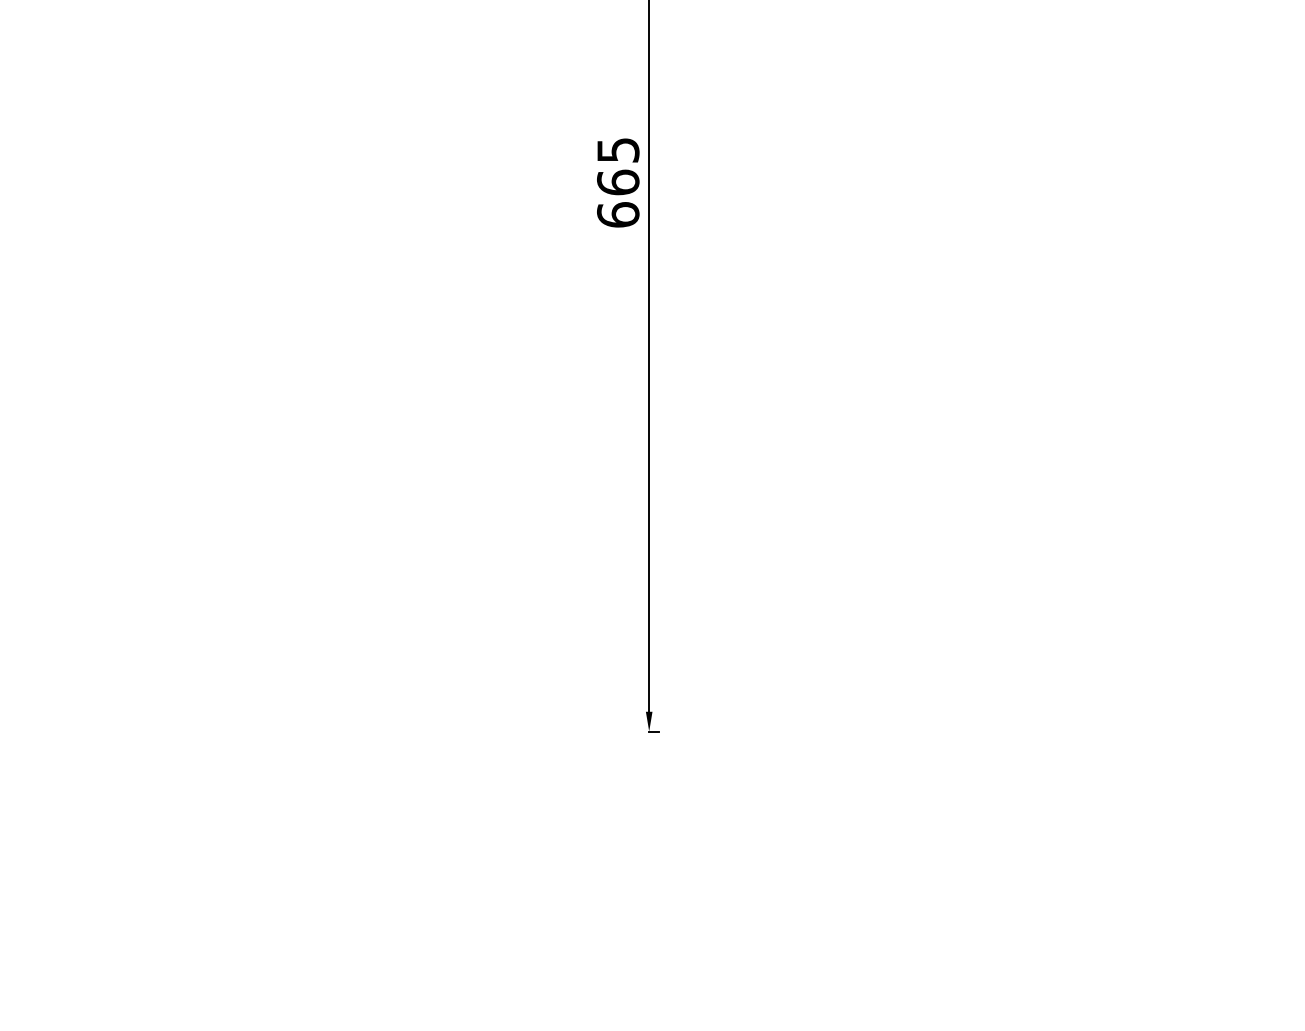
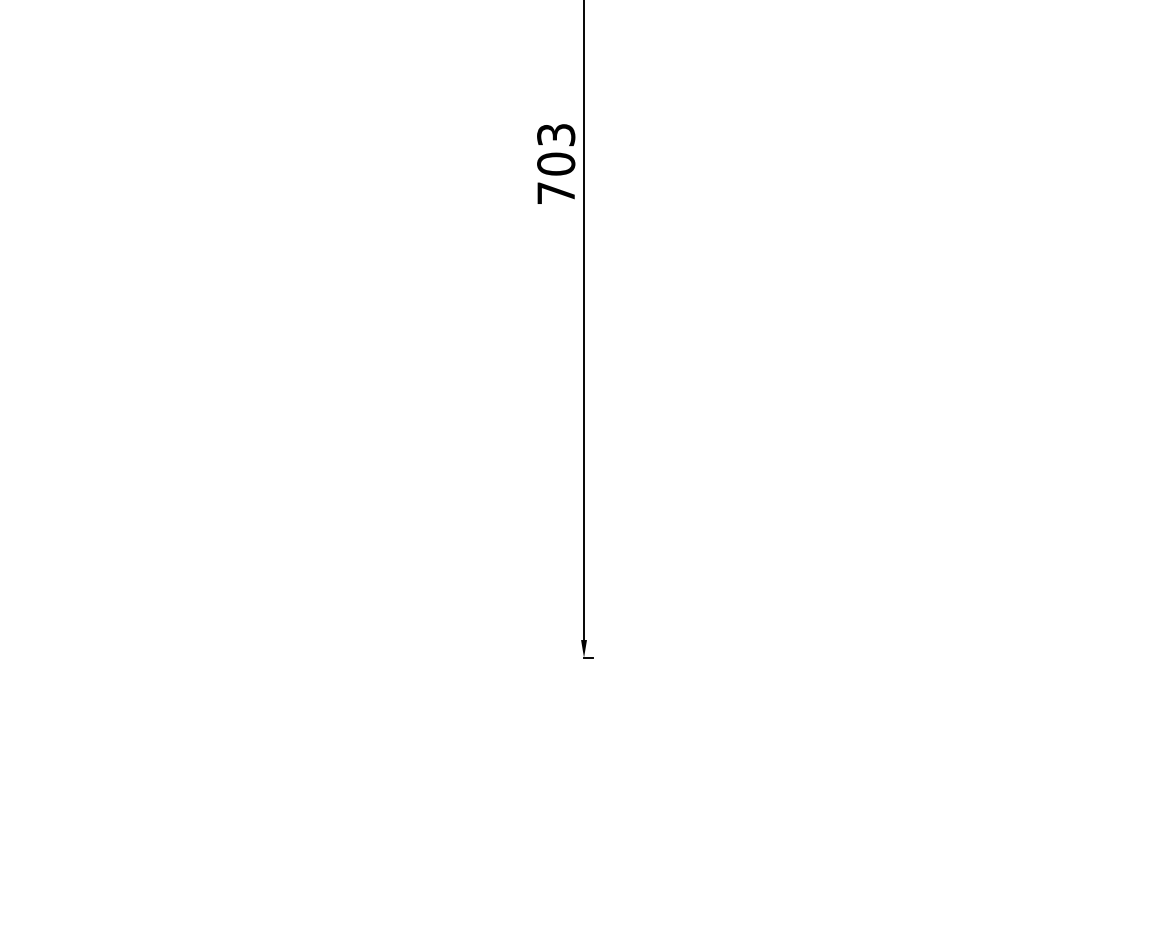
text: (618, 182) -> (556, 164), 665 -> 703

